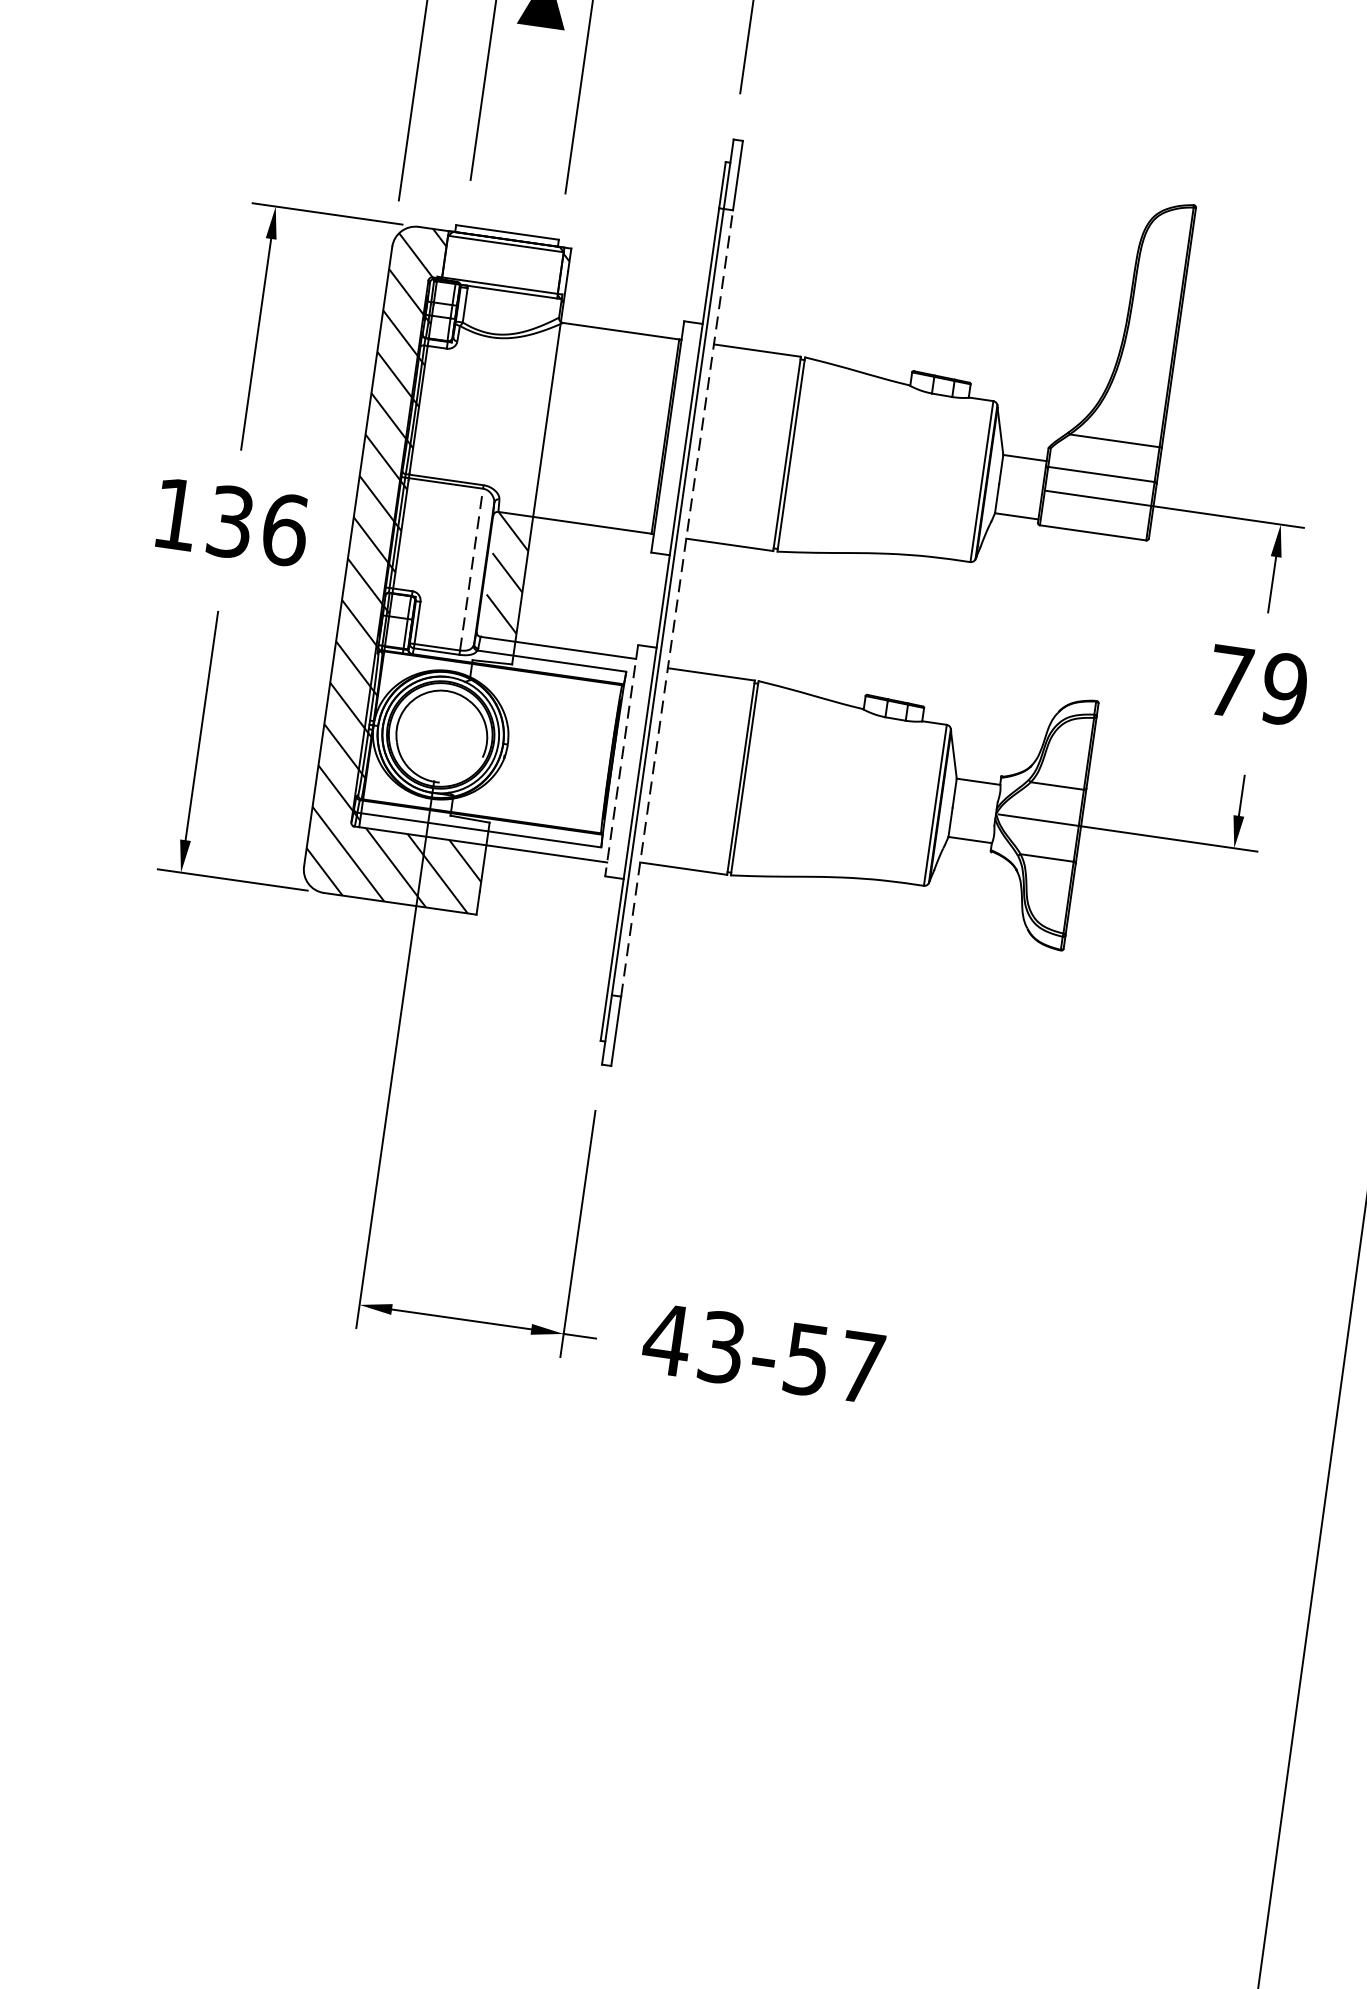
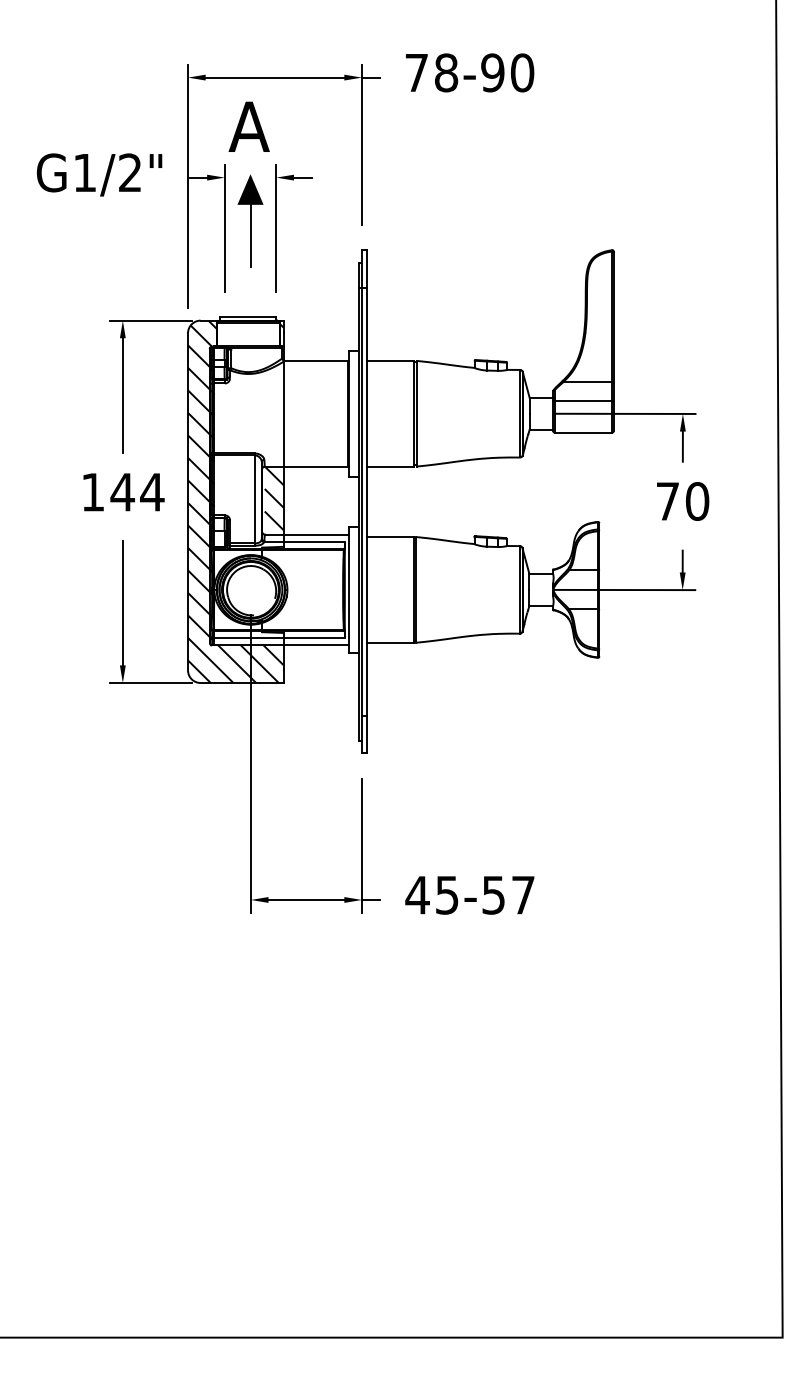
line: (532, 83) -> (250, 235), added
text: (257, 524) -> (137, 491), 136 -> 144
line: (471, 567) -> (254, 498), dashed -> solid
line: (676, 602) -> (366, 501), dashed -> solid
text: (1284, 689) -> (697, 501), 79 -> 70
line: (622, 760) -> (349, 589), dashed -> solid
text: (722, 1346) -> (447, 894), 43-57 -> 45-57

